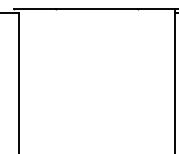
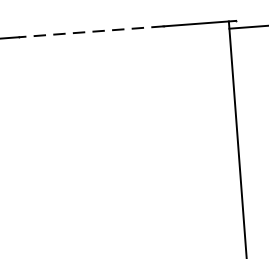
line: (96, 8) -> (91, 31), solid -> dashed

